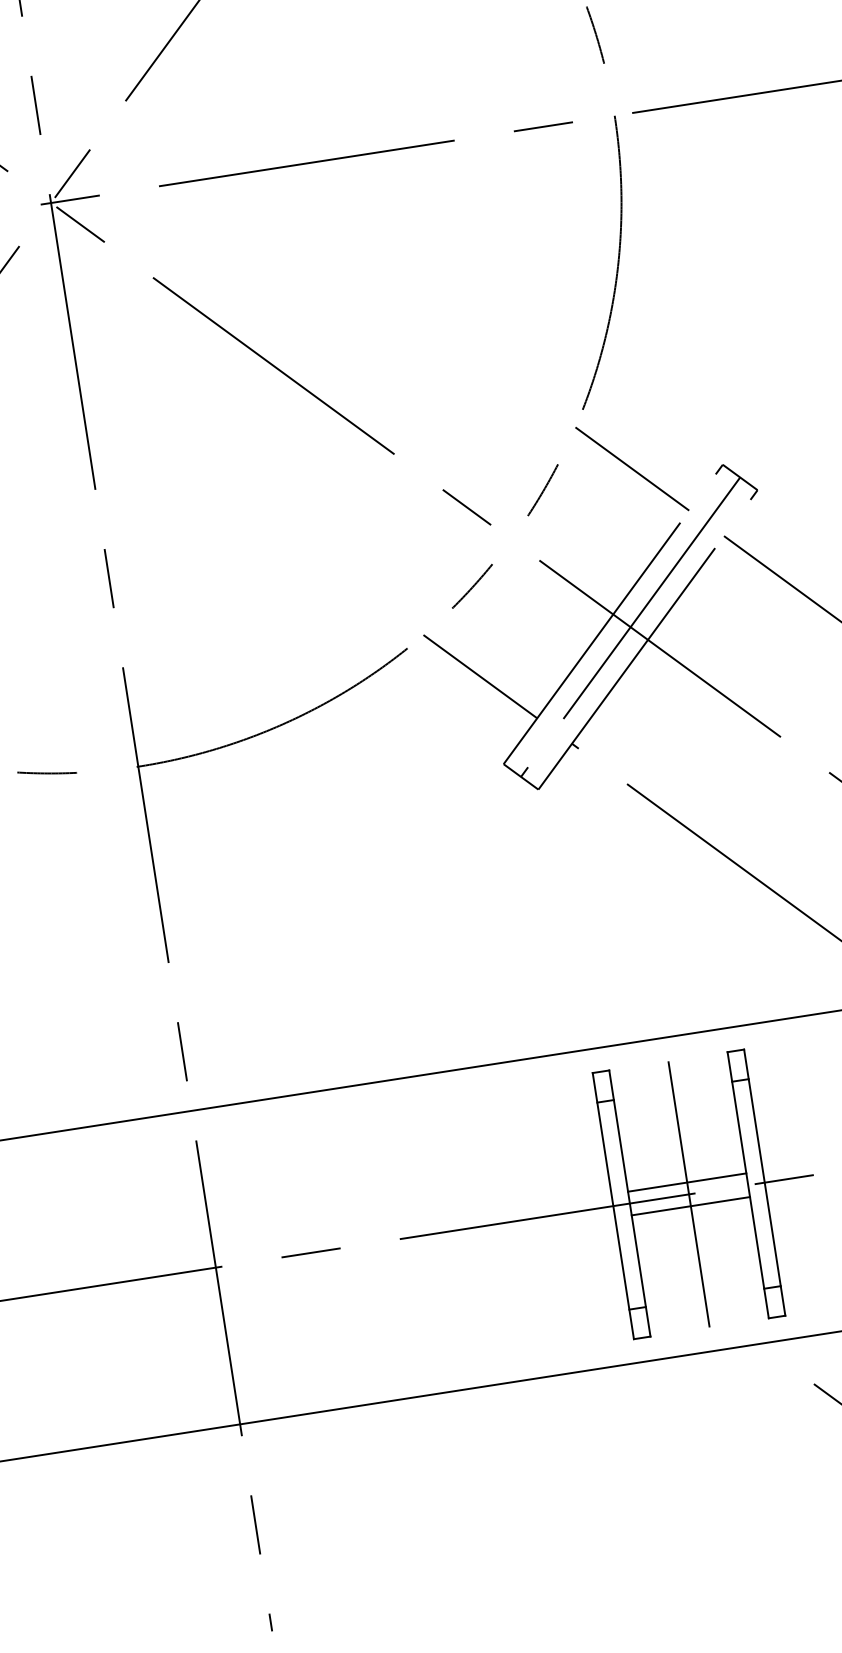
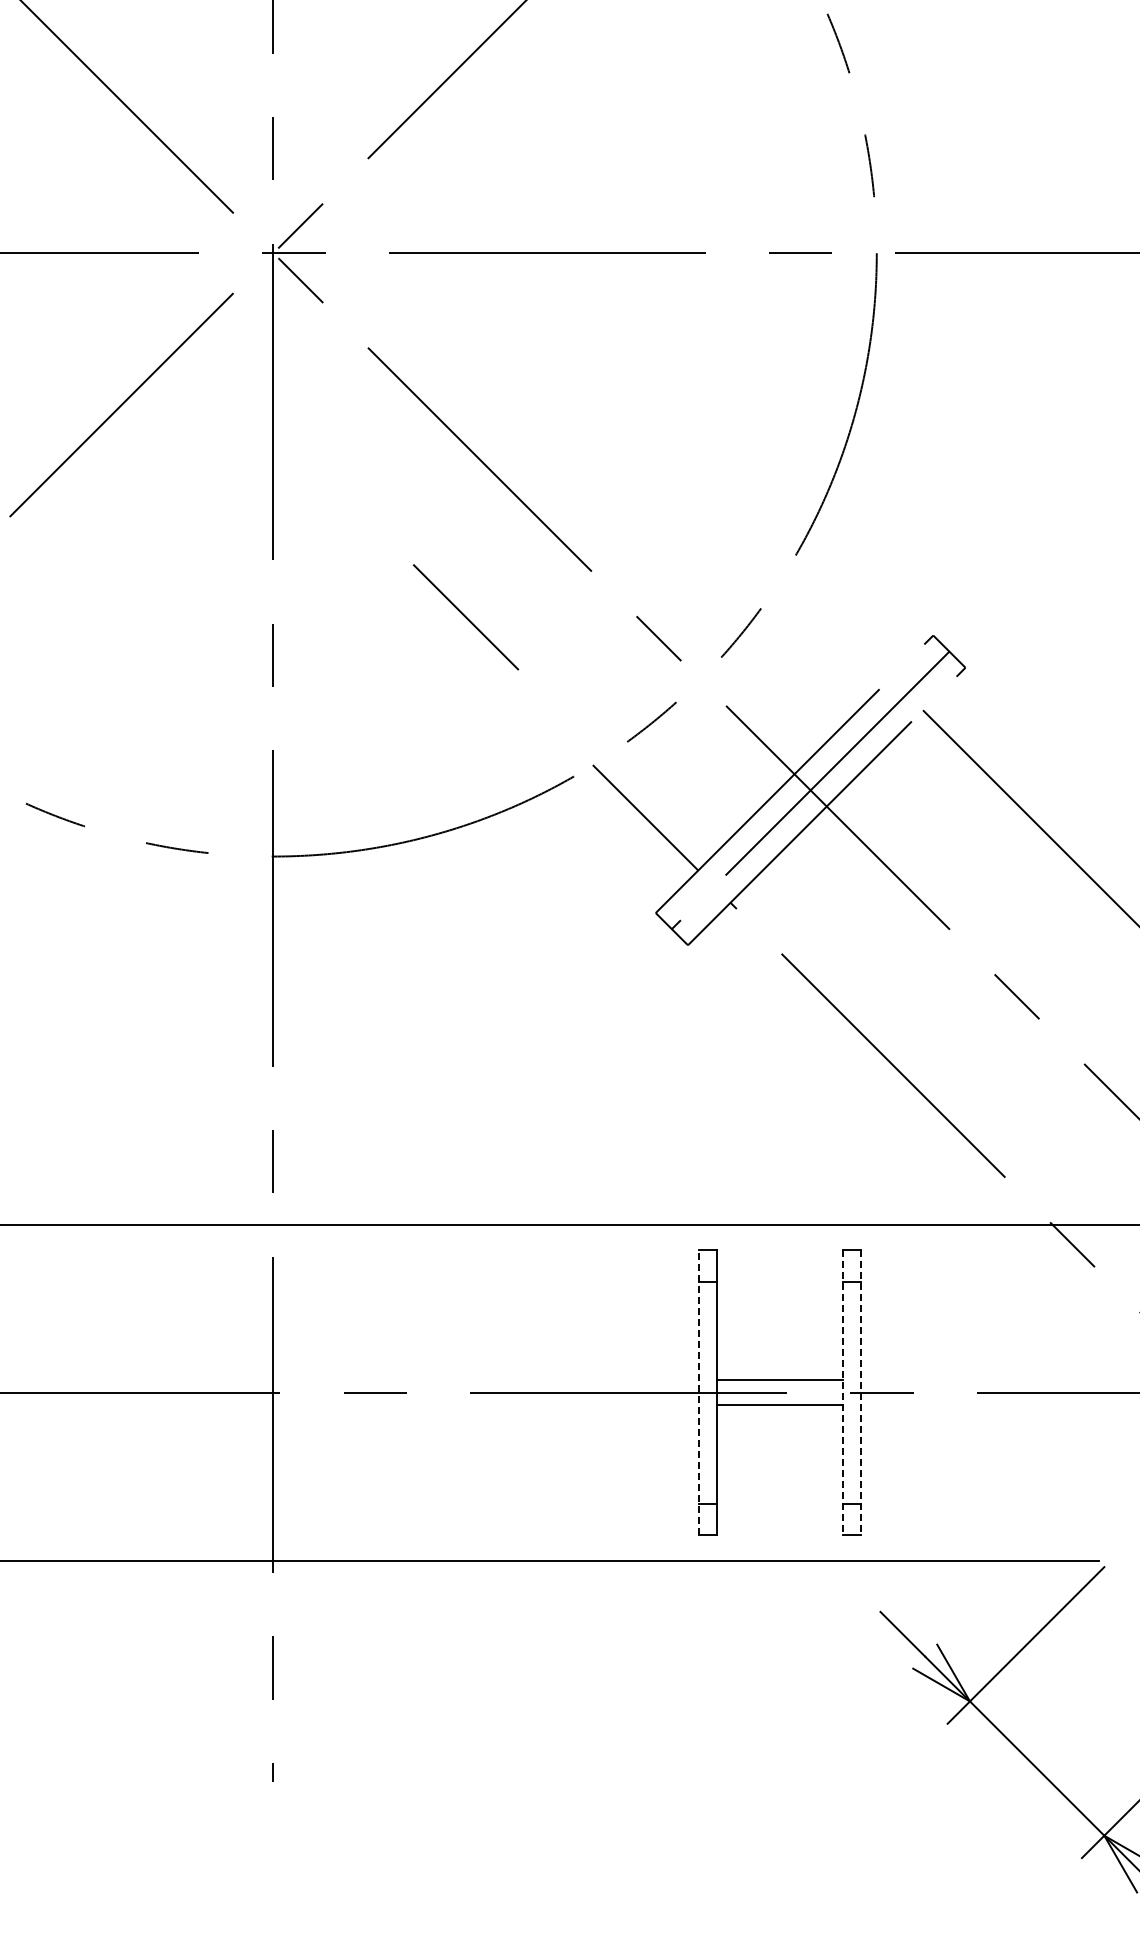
line: (632, 469) -> (466, 617), moved
line: (764, 1183) -> (860, 1393), solid -> dashed
line: (748, 1185) -> (843, 1393), solid -> dashed
line: (688, 1194) -> (779, 1392), removed
line: (612, 1205) -> (698, 1392), solid -> dashed

